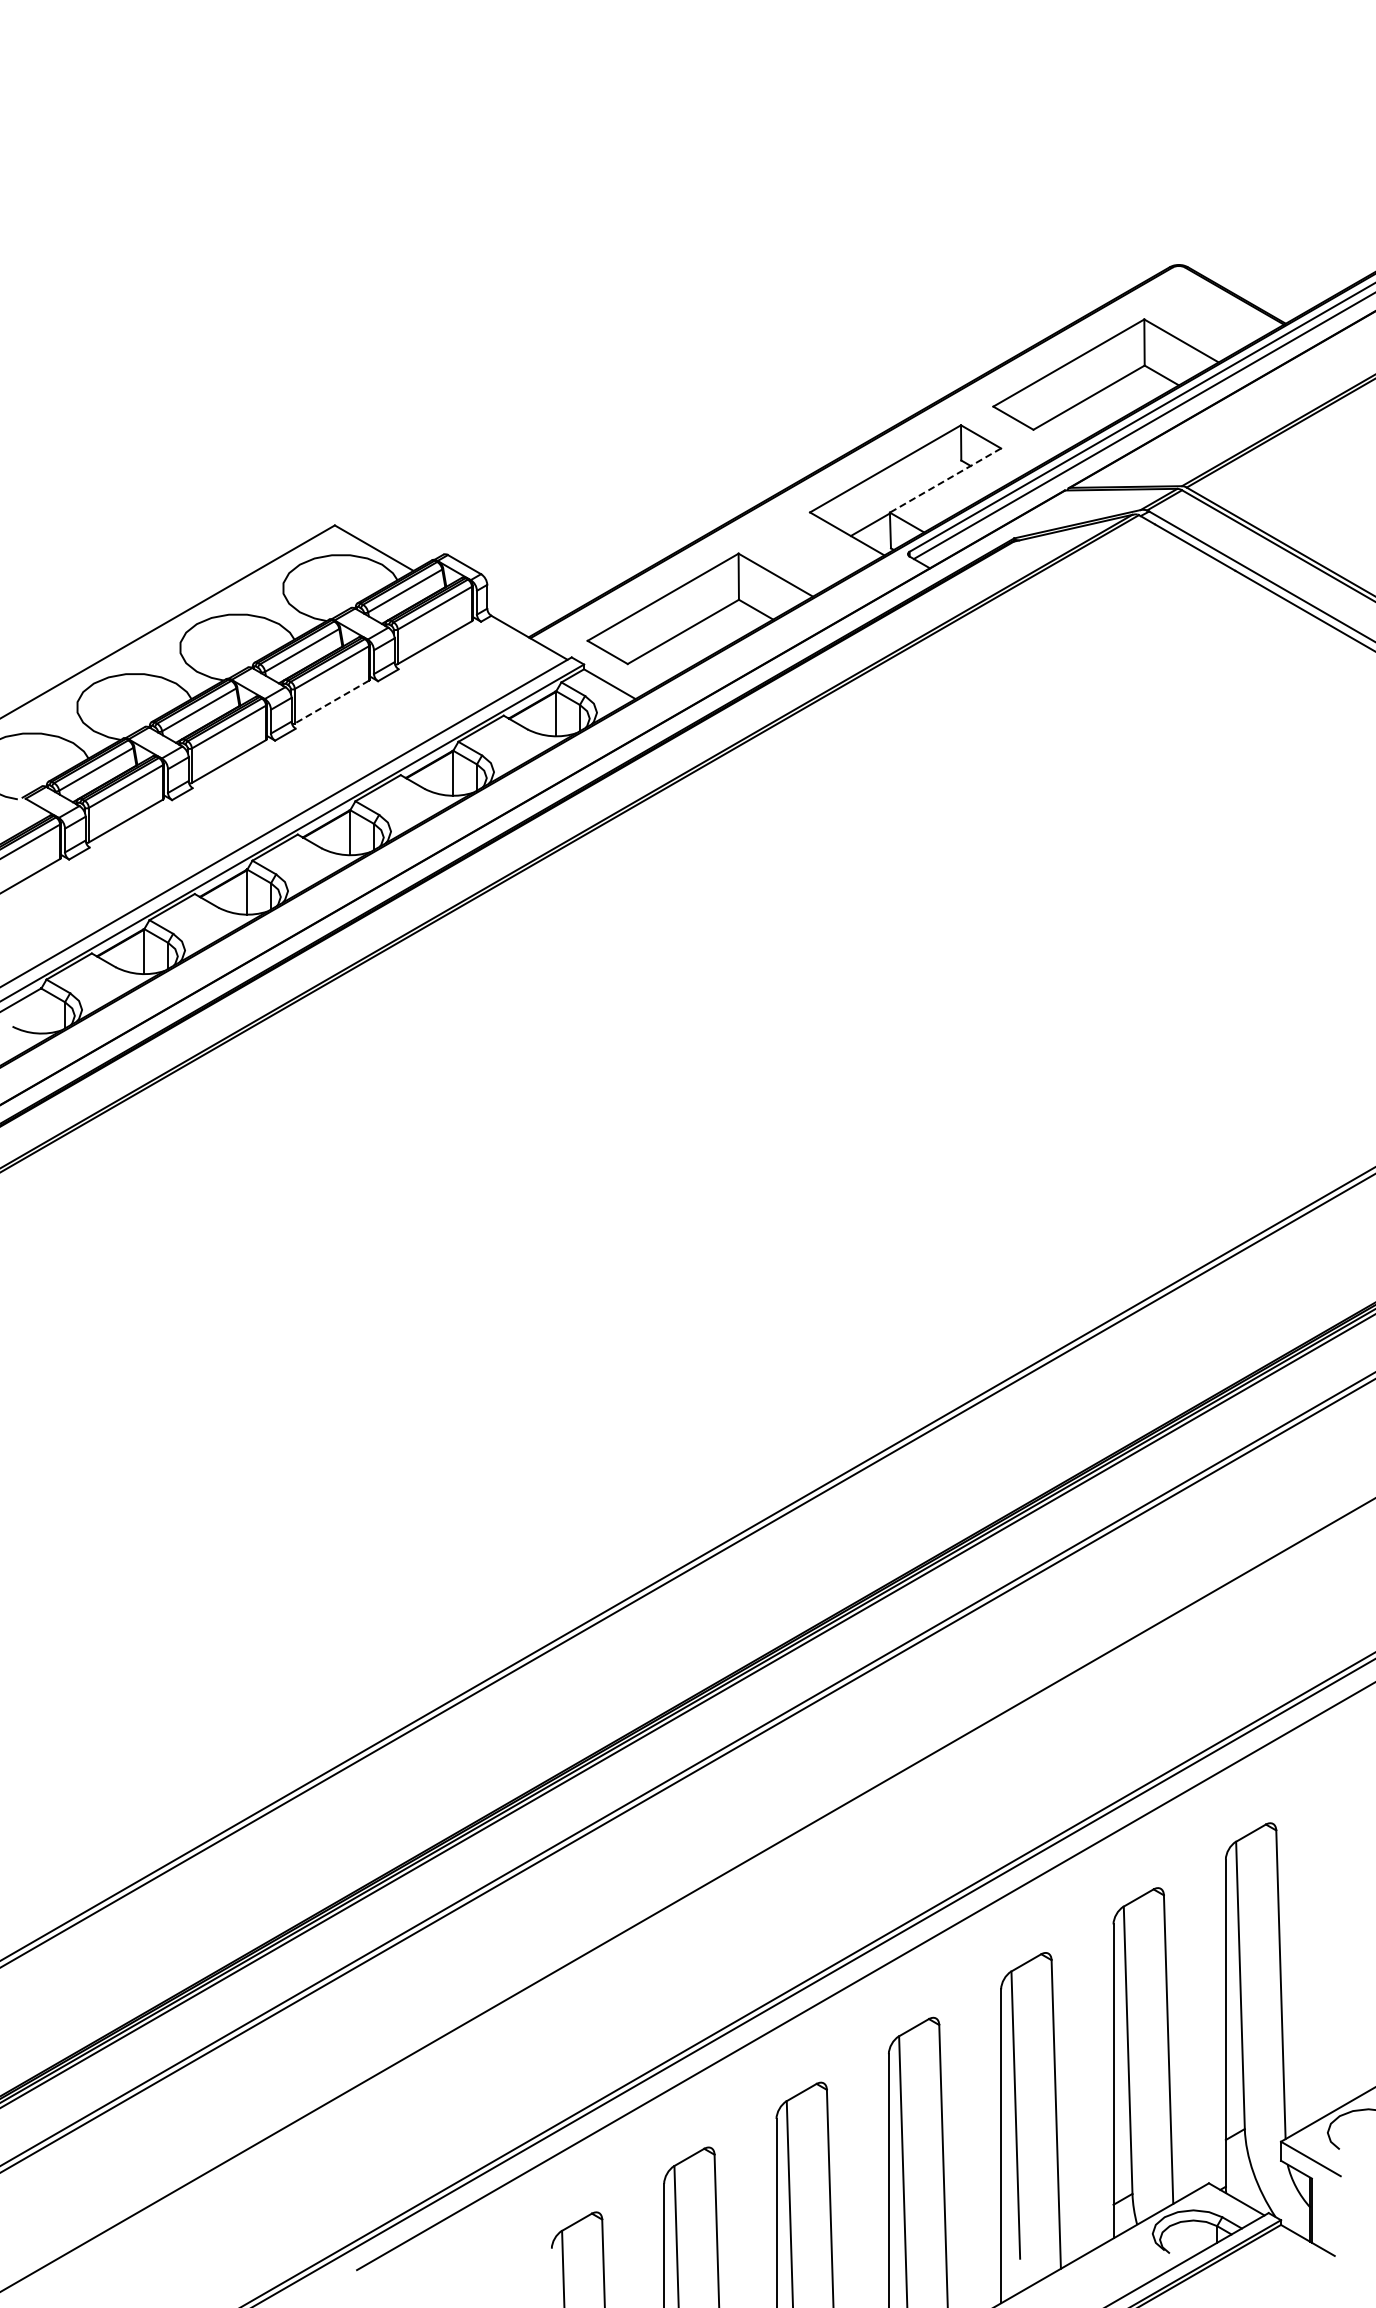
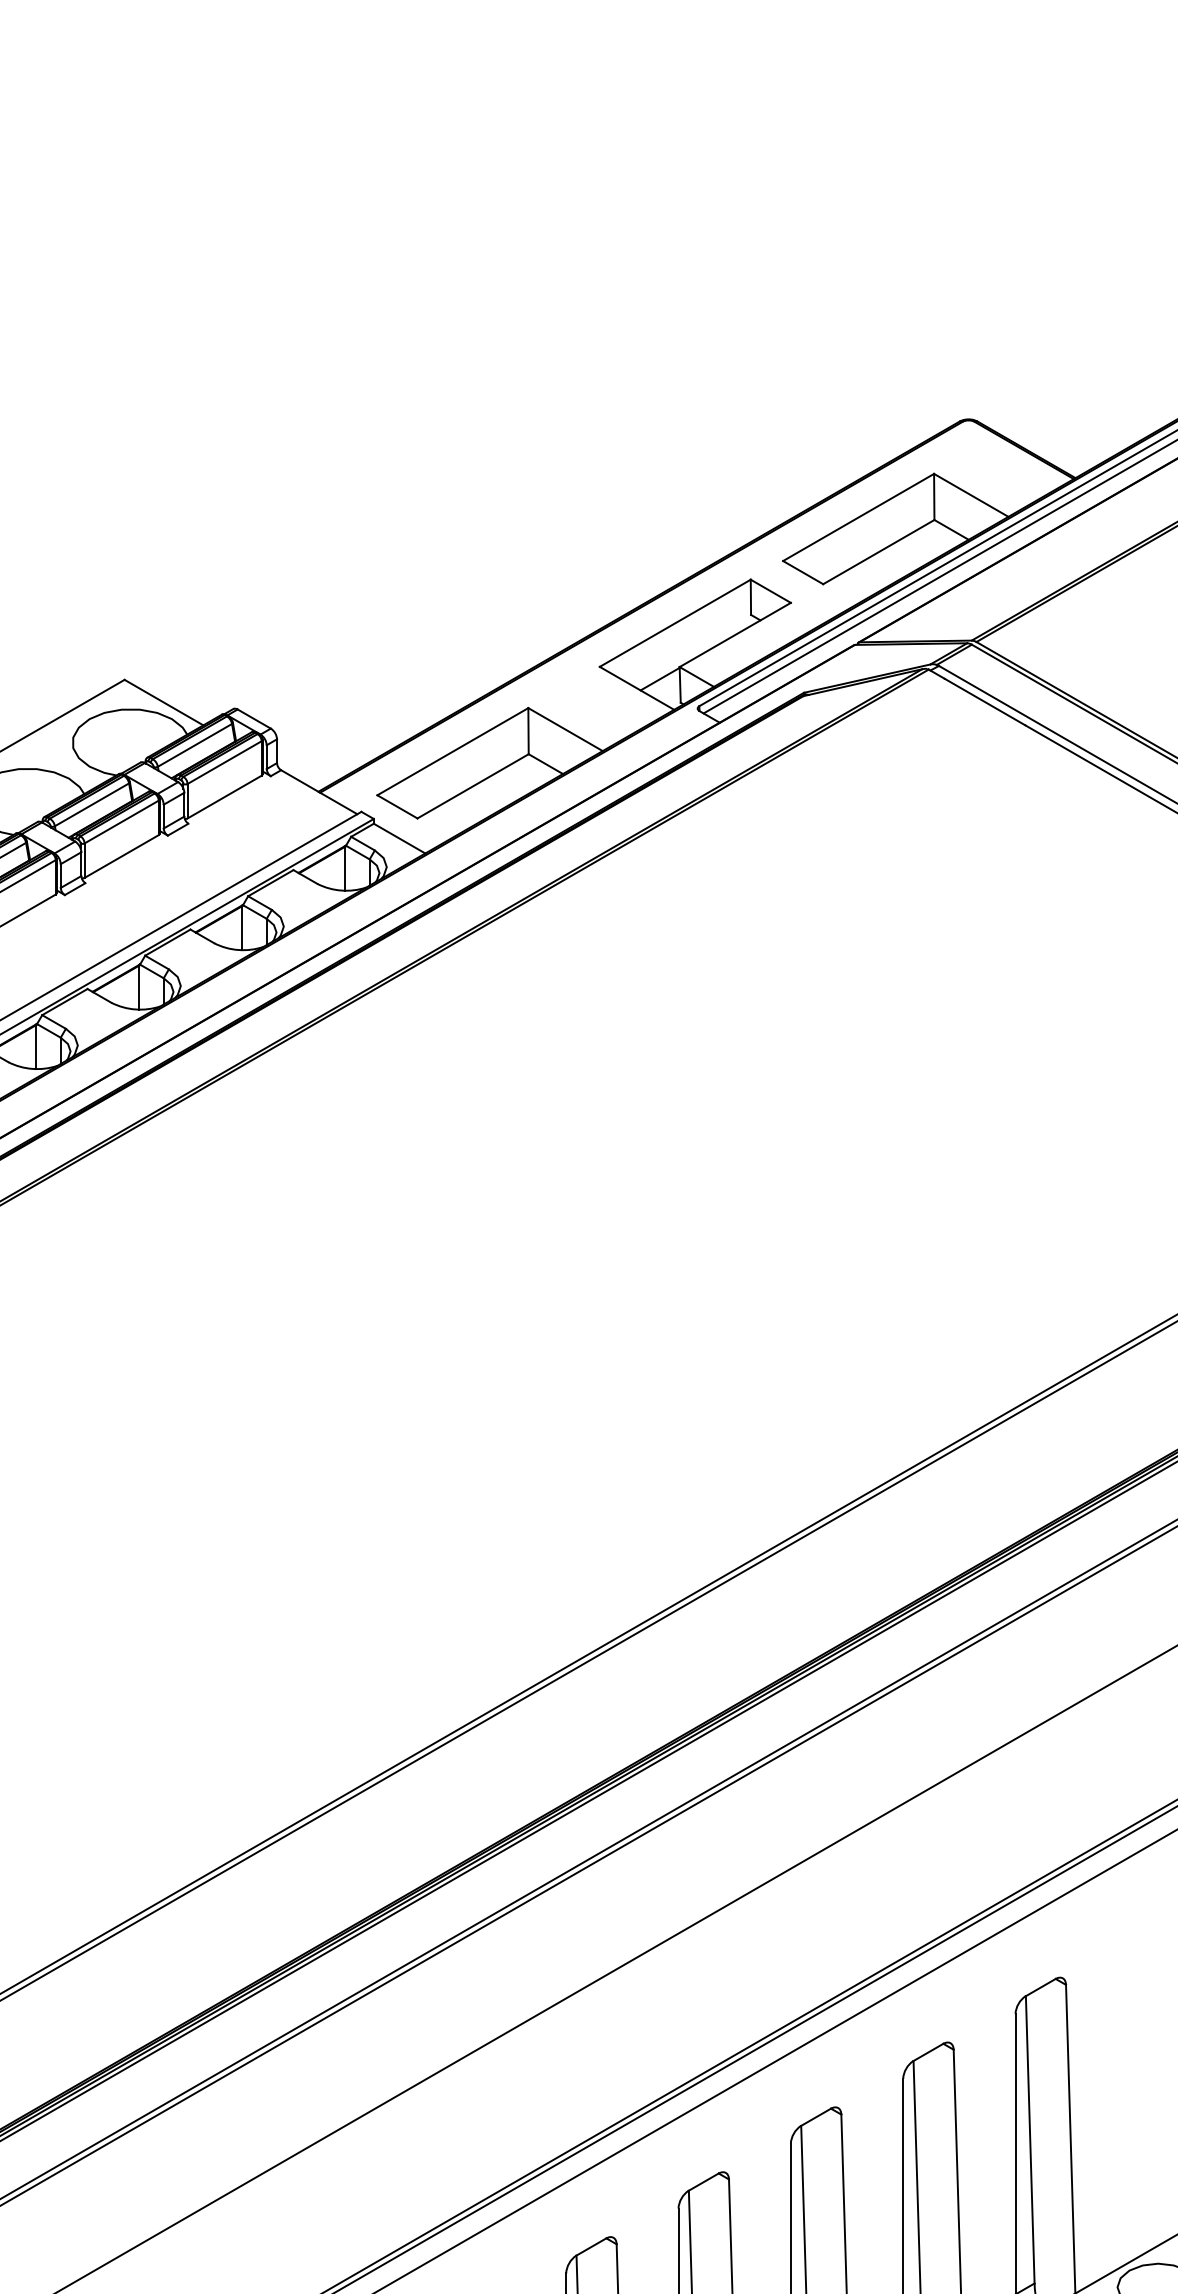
line: (945, 480) -> (735, 634), dashed -> solid
line: (331, 702) -> (121, 856), dashed -> solid

